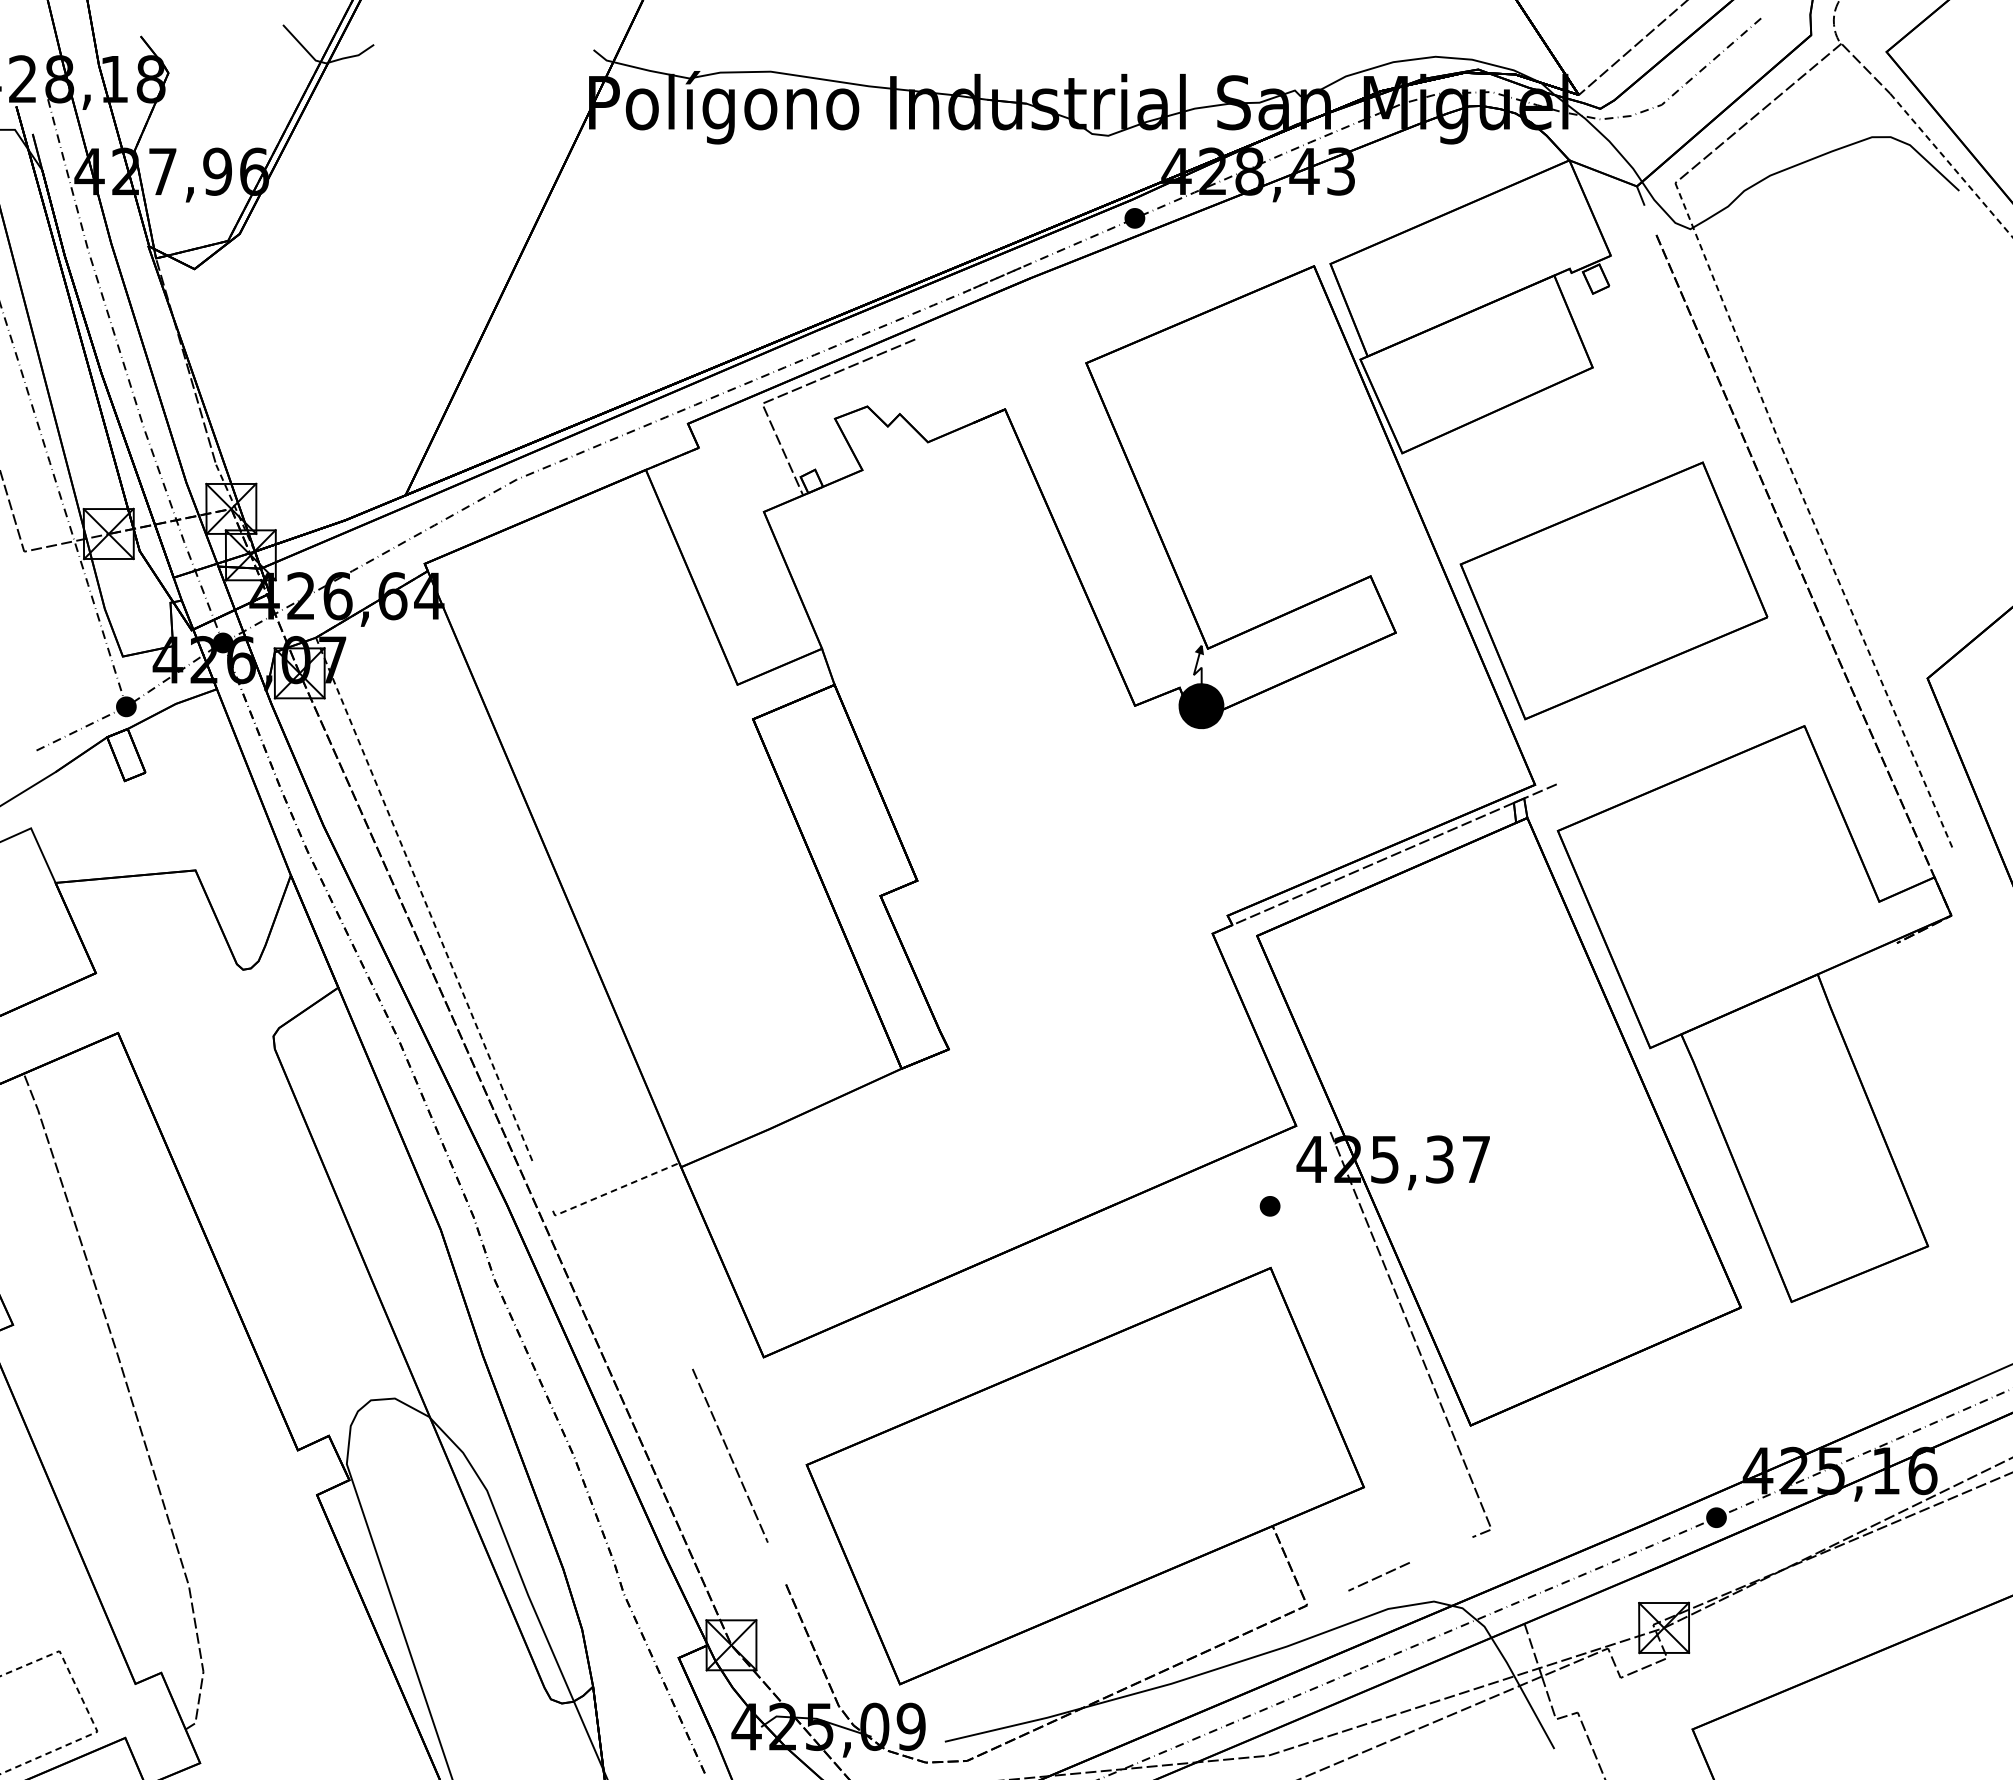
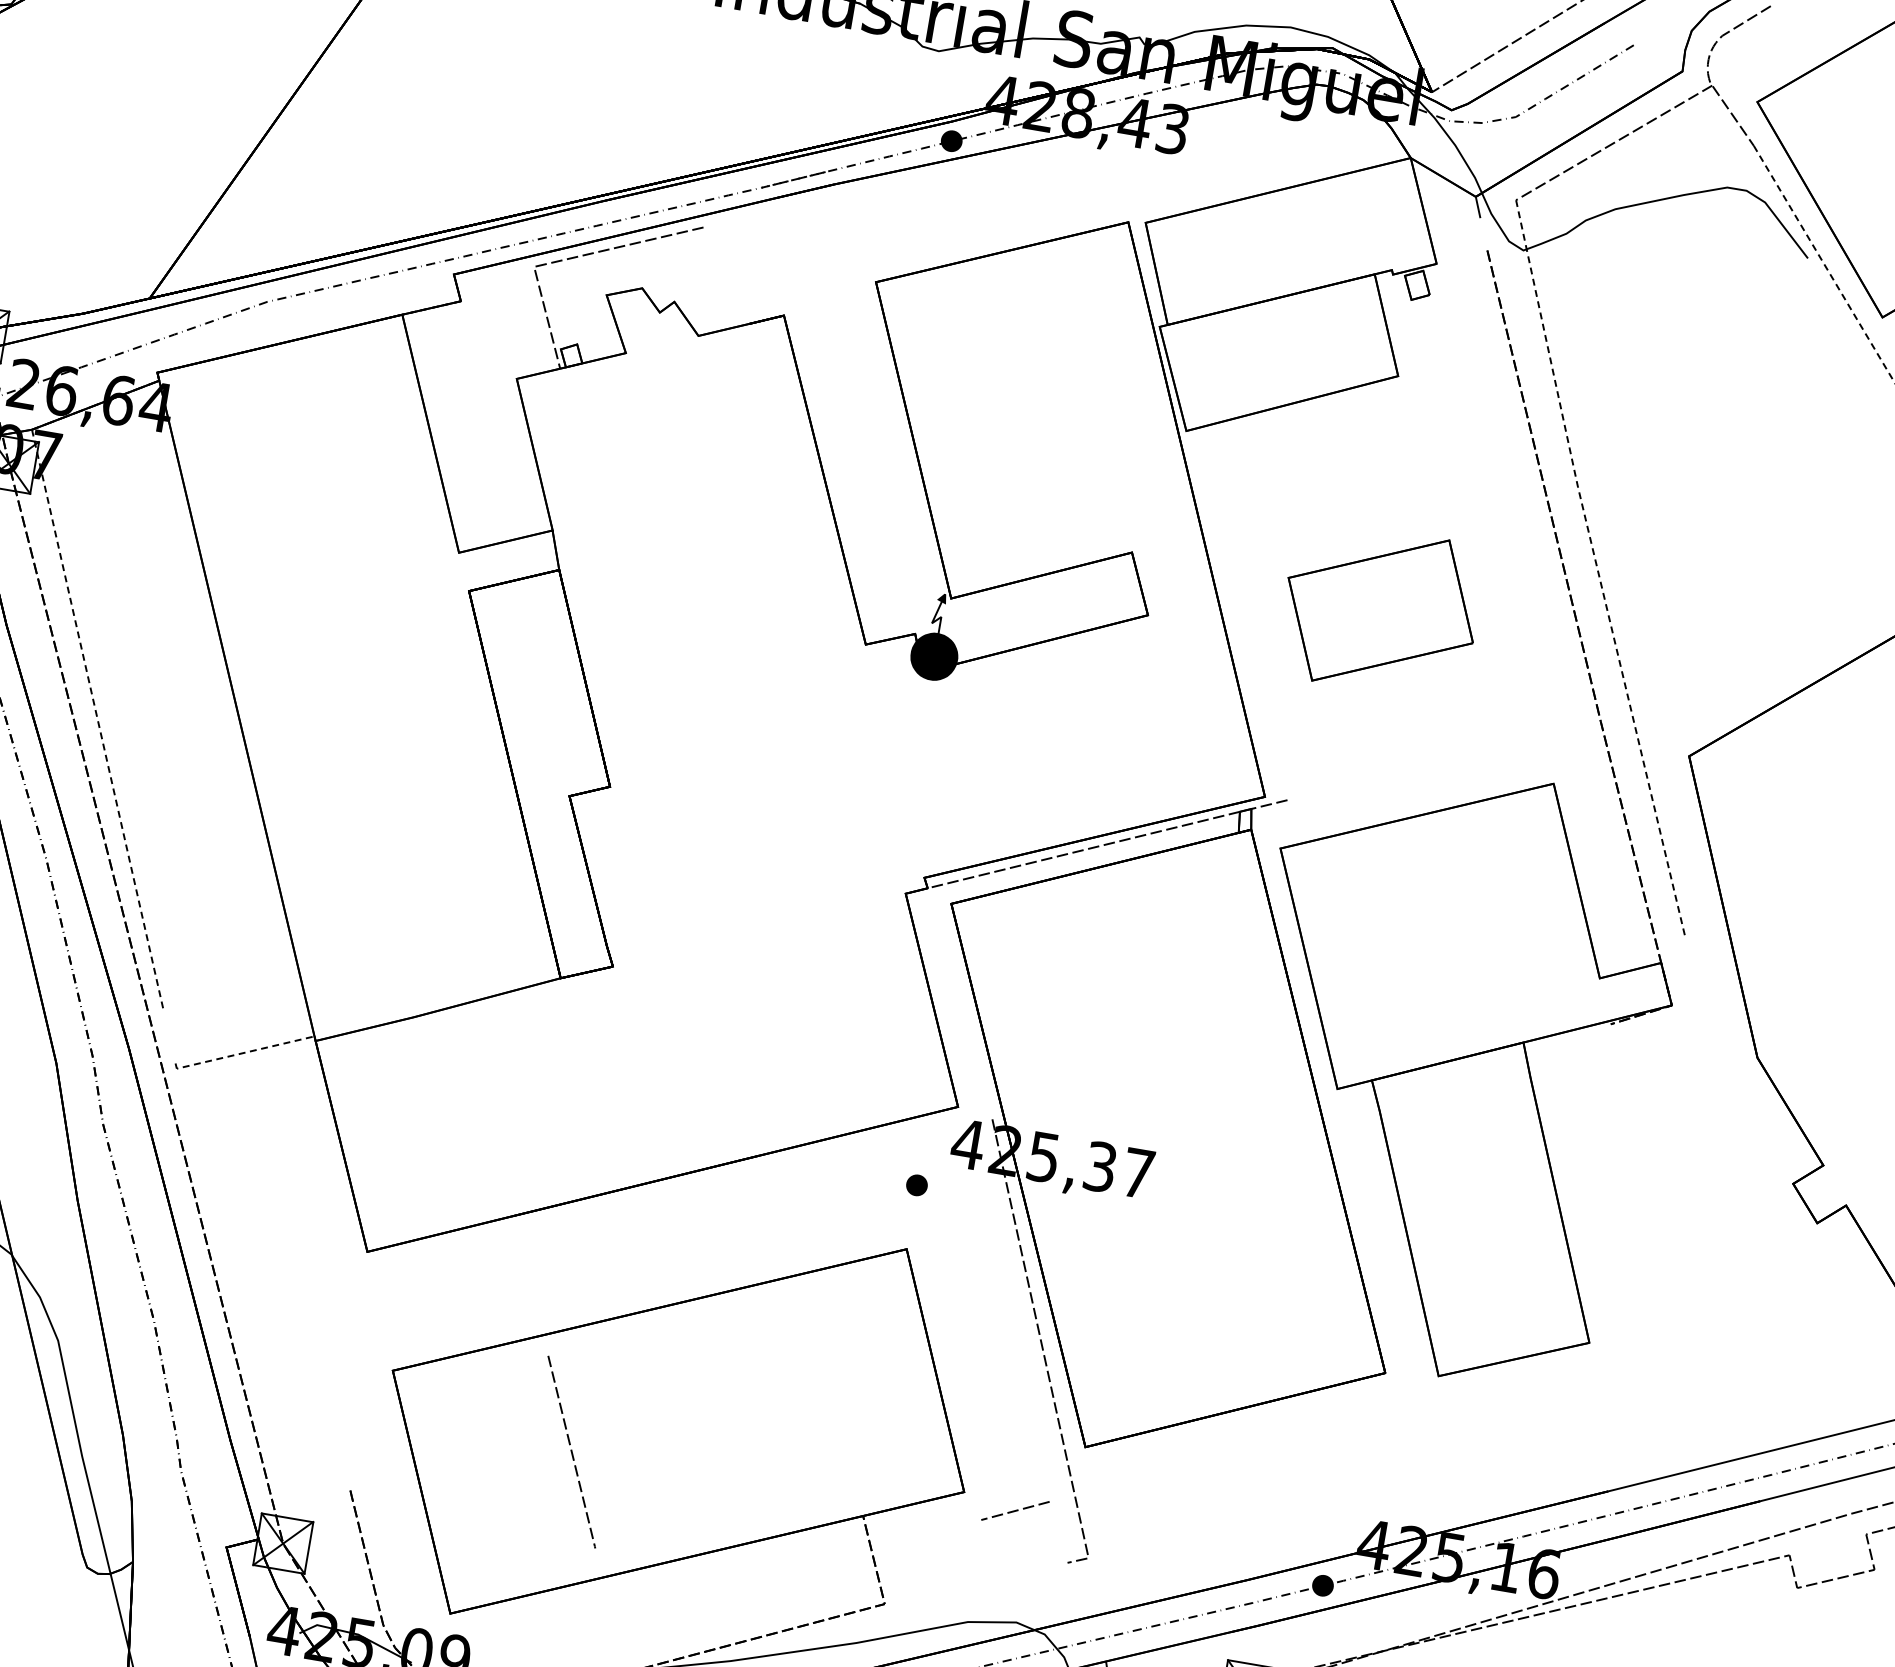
part: (1613, 590) -> (1380, 610), size x0.6
line: (730, 1455) -> (572, 1451), moved
line: (1378, 1576) -> (1014, 1510), moved

